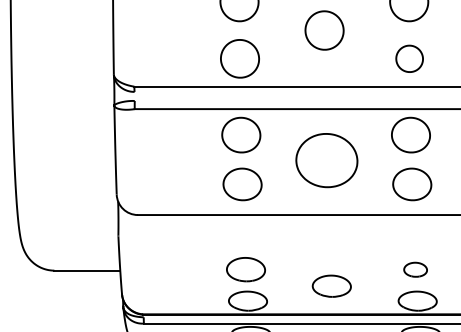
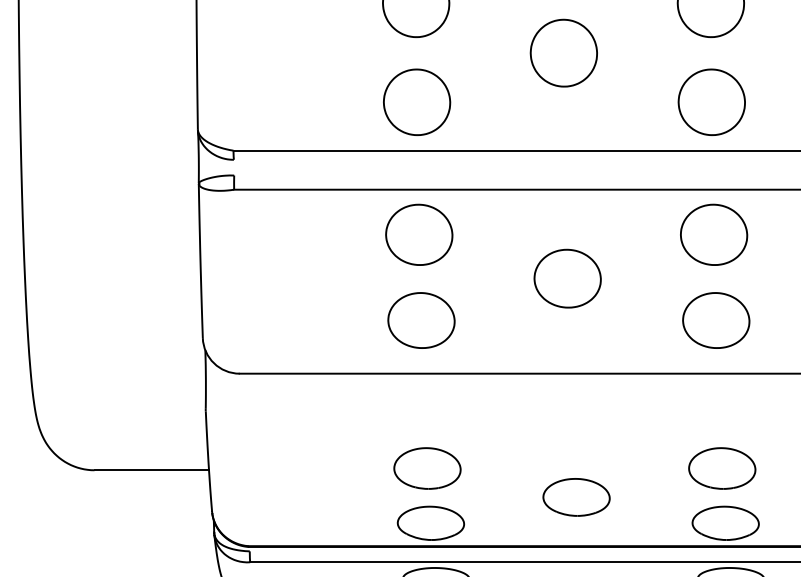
part: (409, 58) -> (711, 101), size x1.43
part: (326, 159) -> (567, 277), size x0.62
part: (415, 269) -> (721, 468), size x1.67

